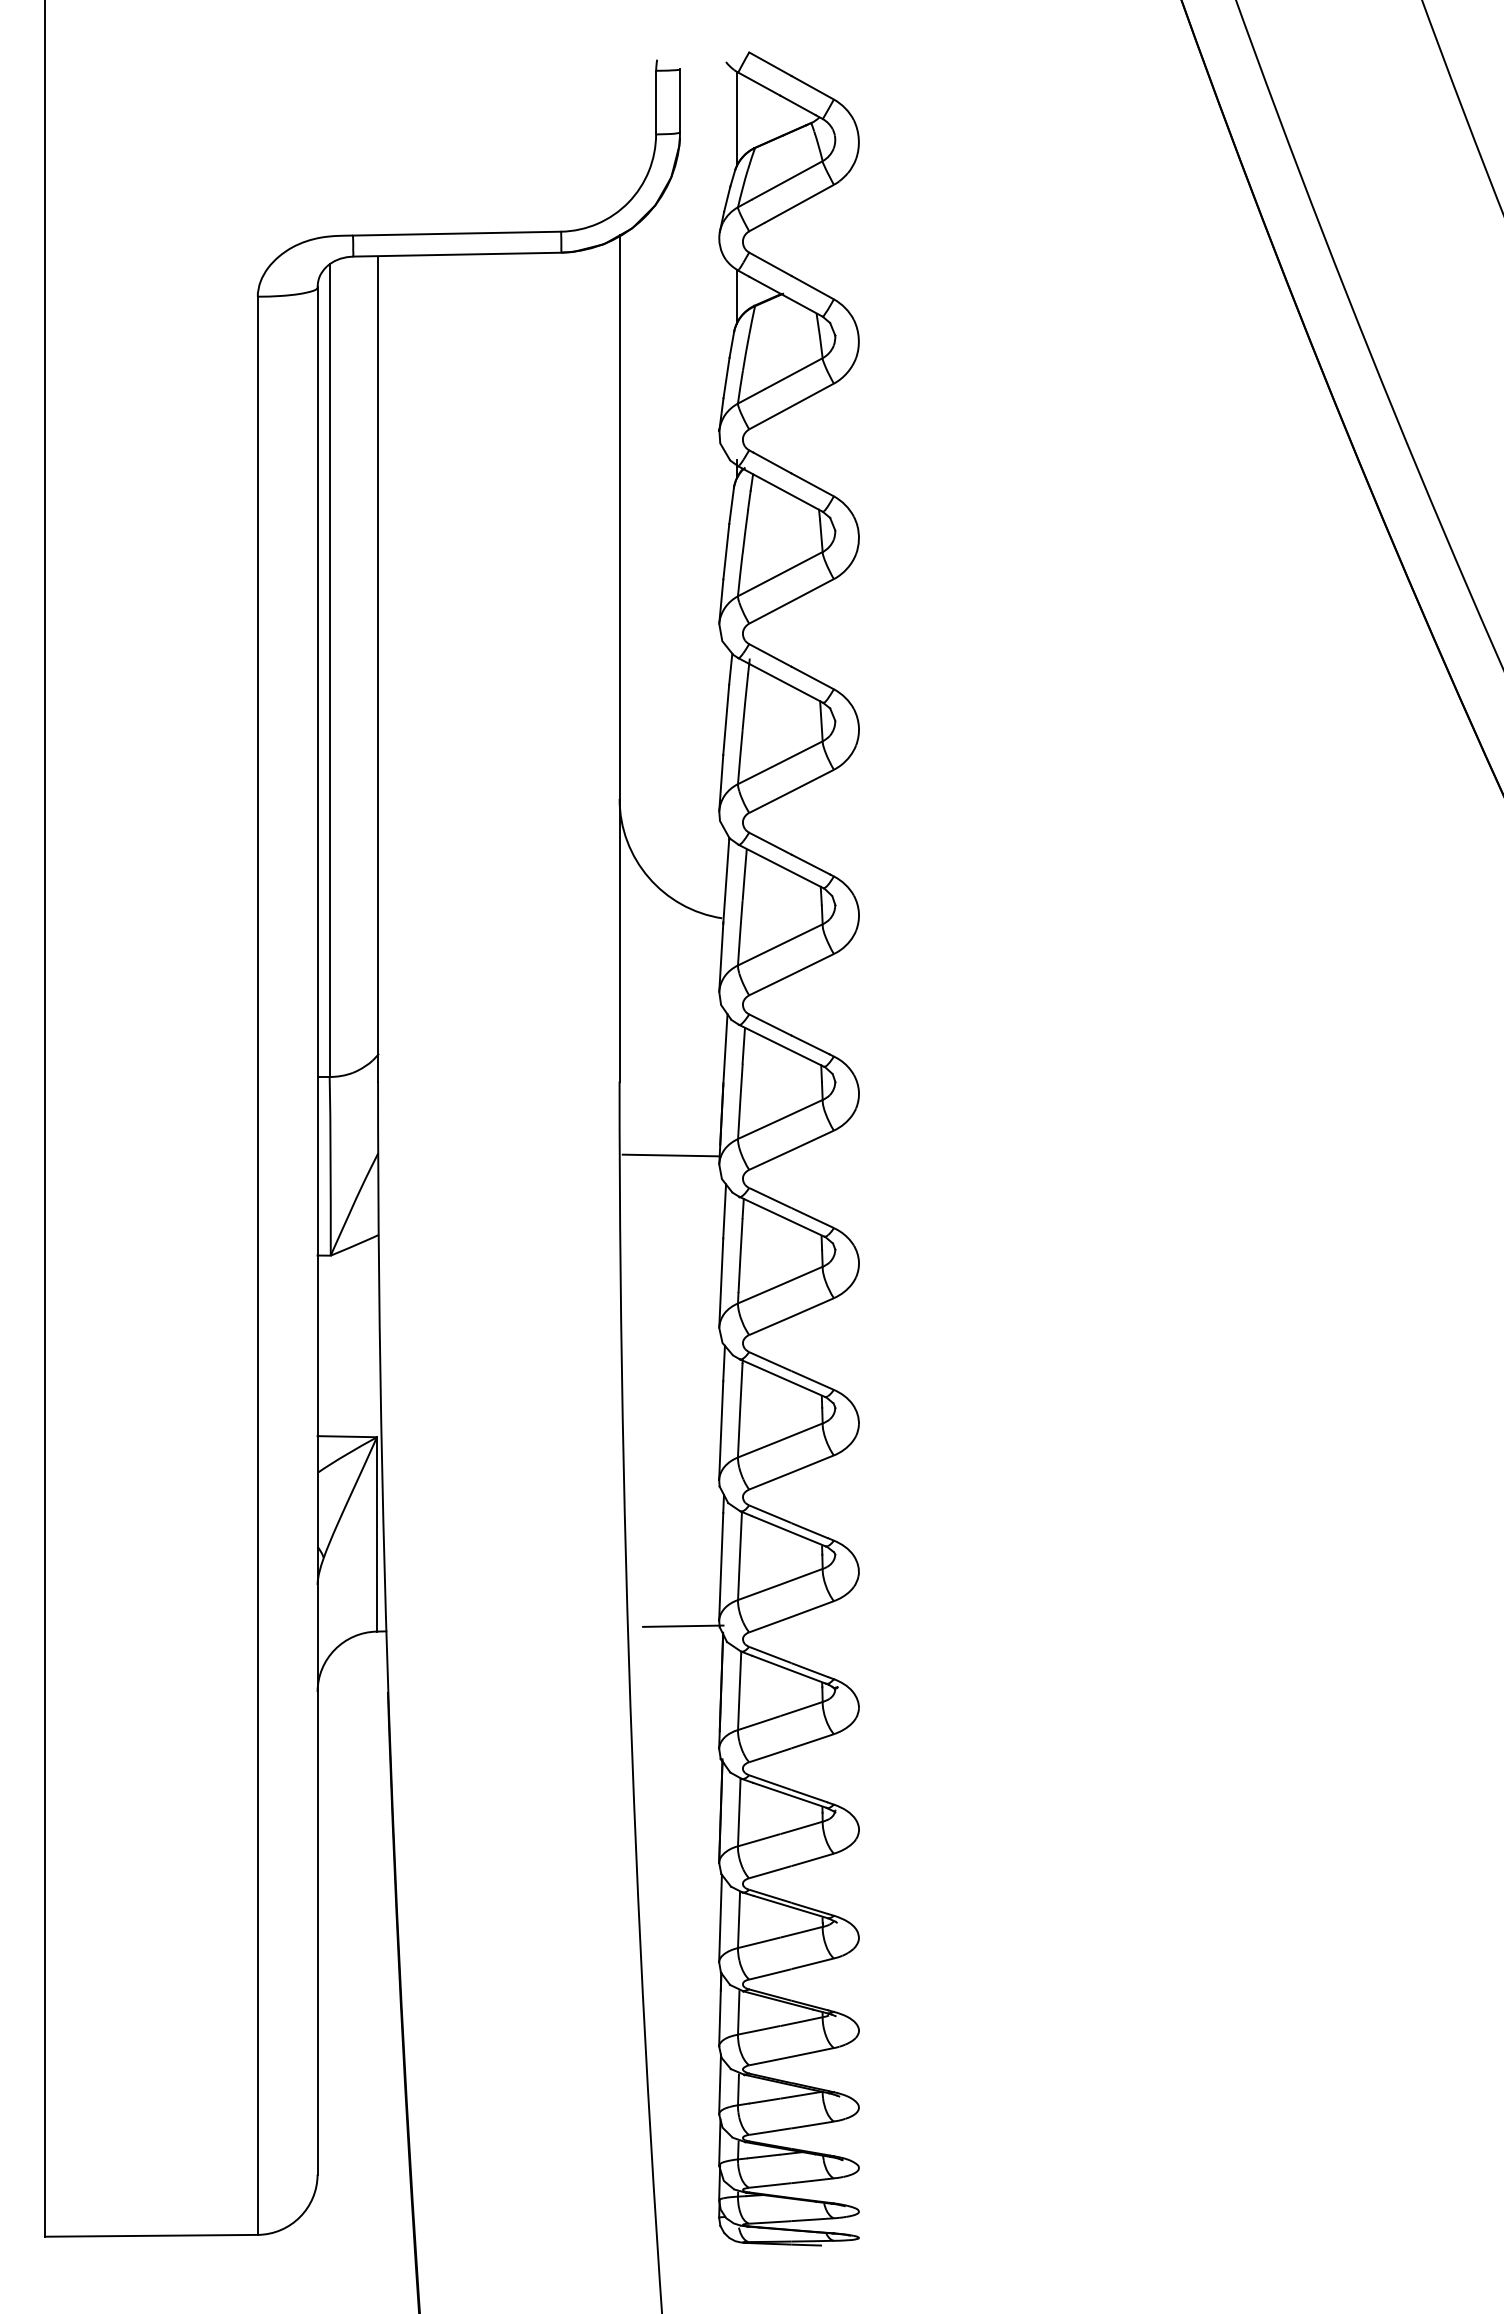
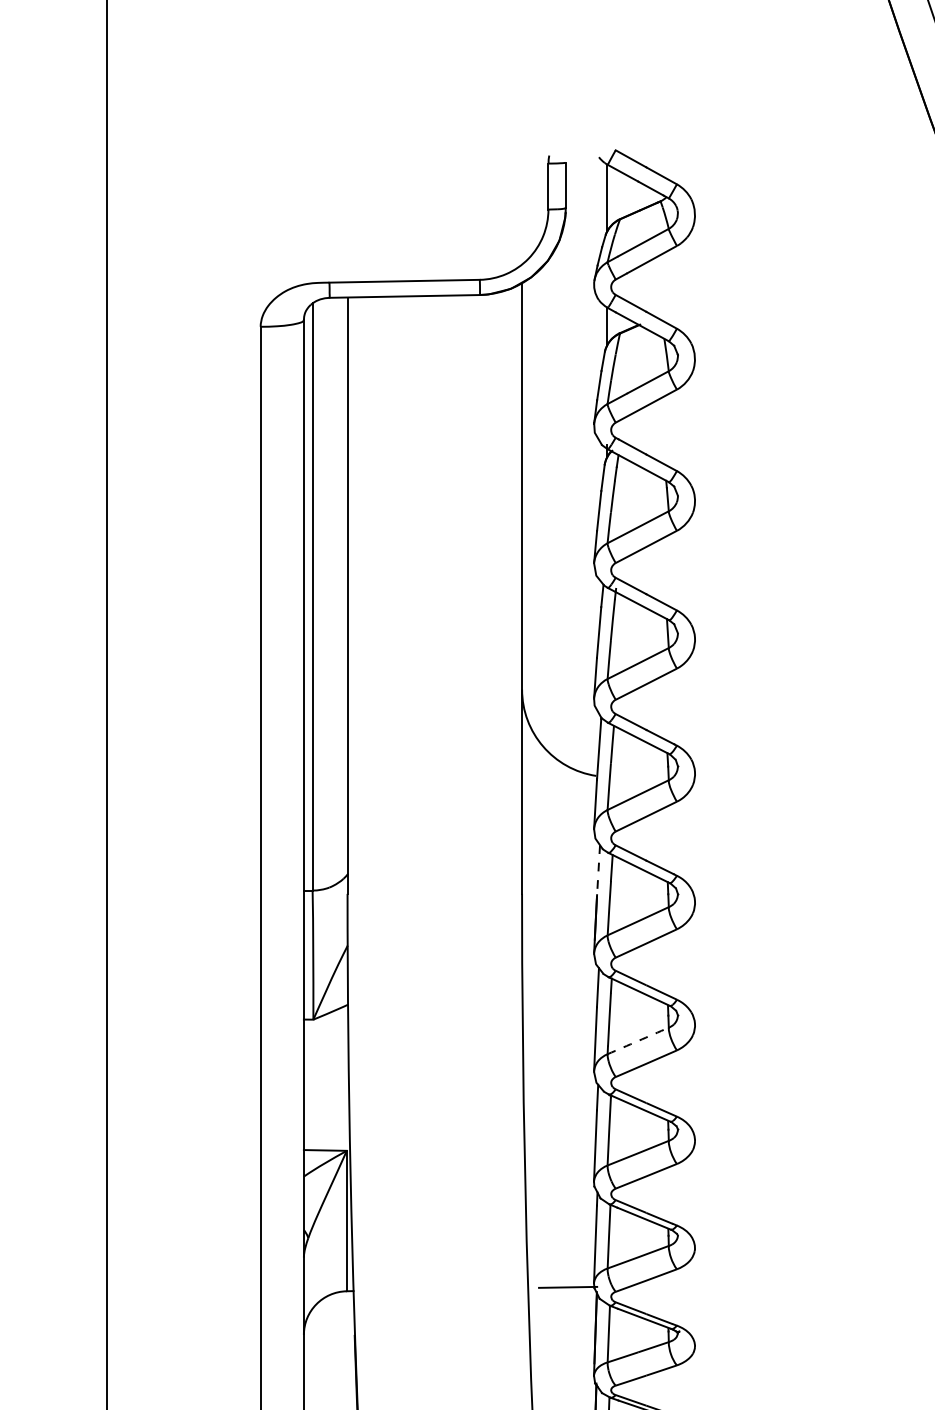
line: (725, 1050) -> (598, 871), solid -> dashed
line: (670, 1155) -> (558, 947), removed
arc: (780, 1285) -> (638, 1041), solid -> dashed

